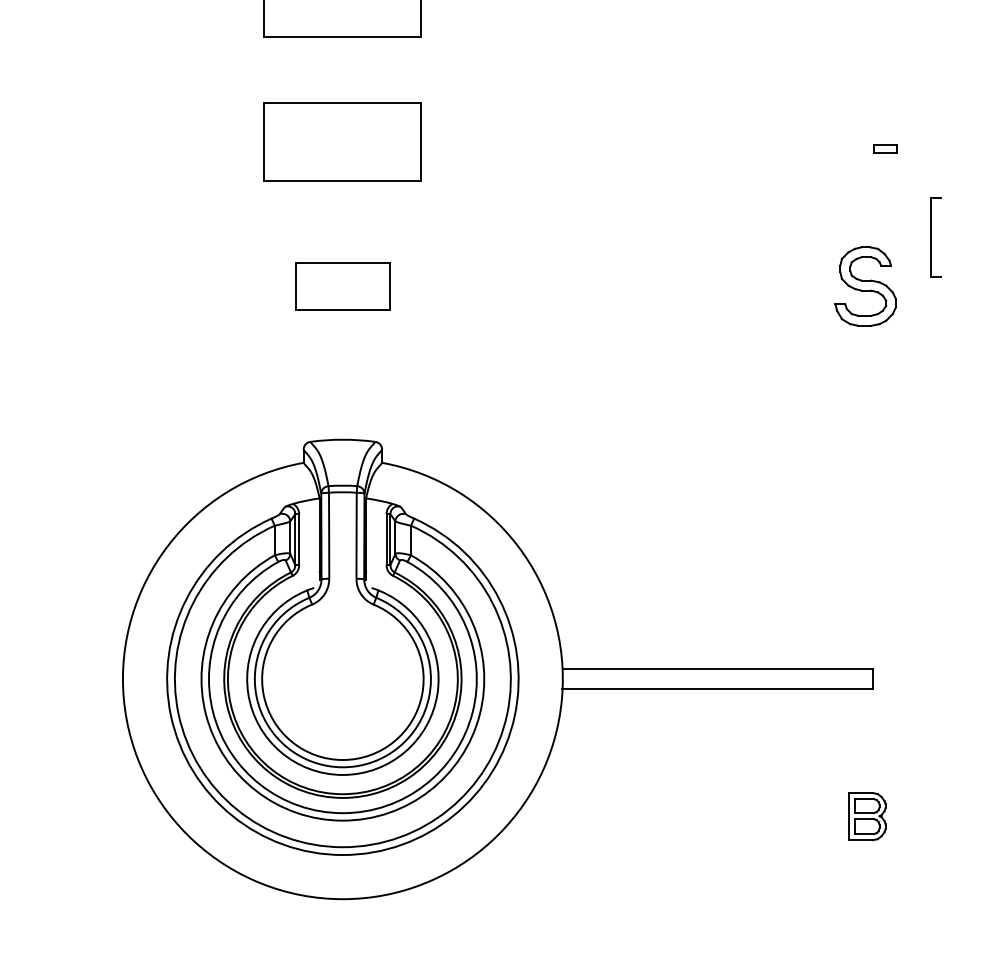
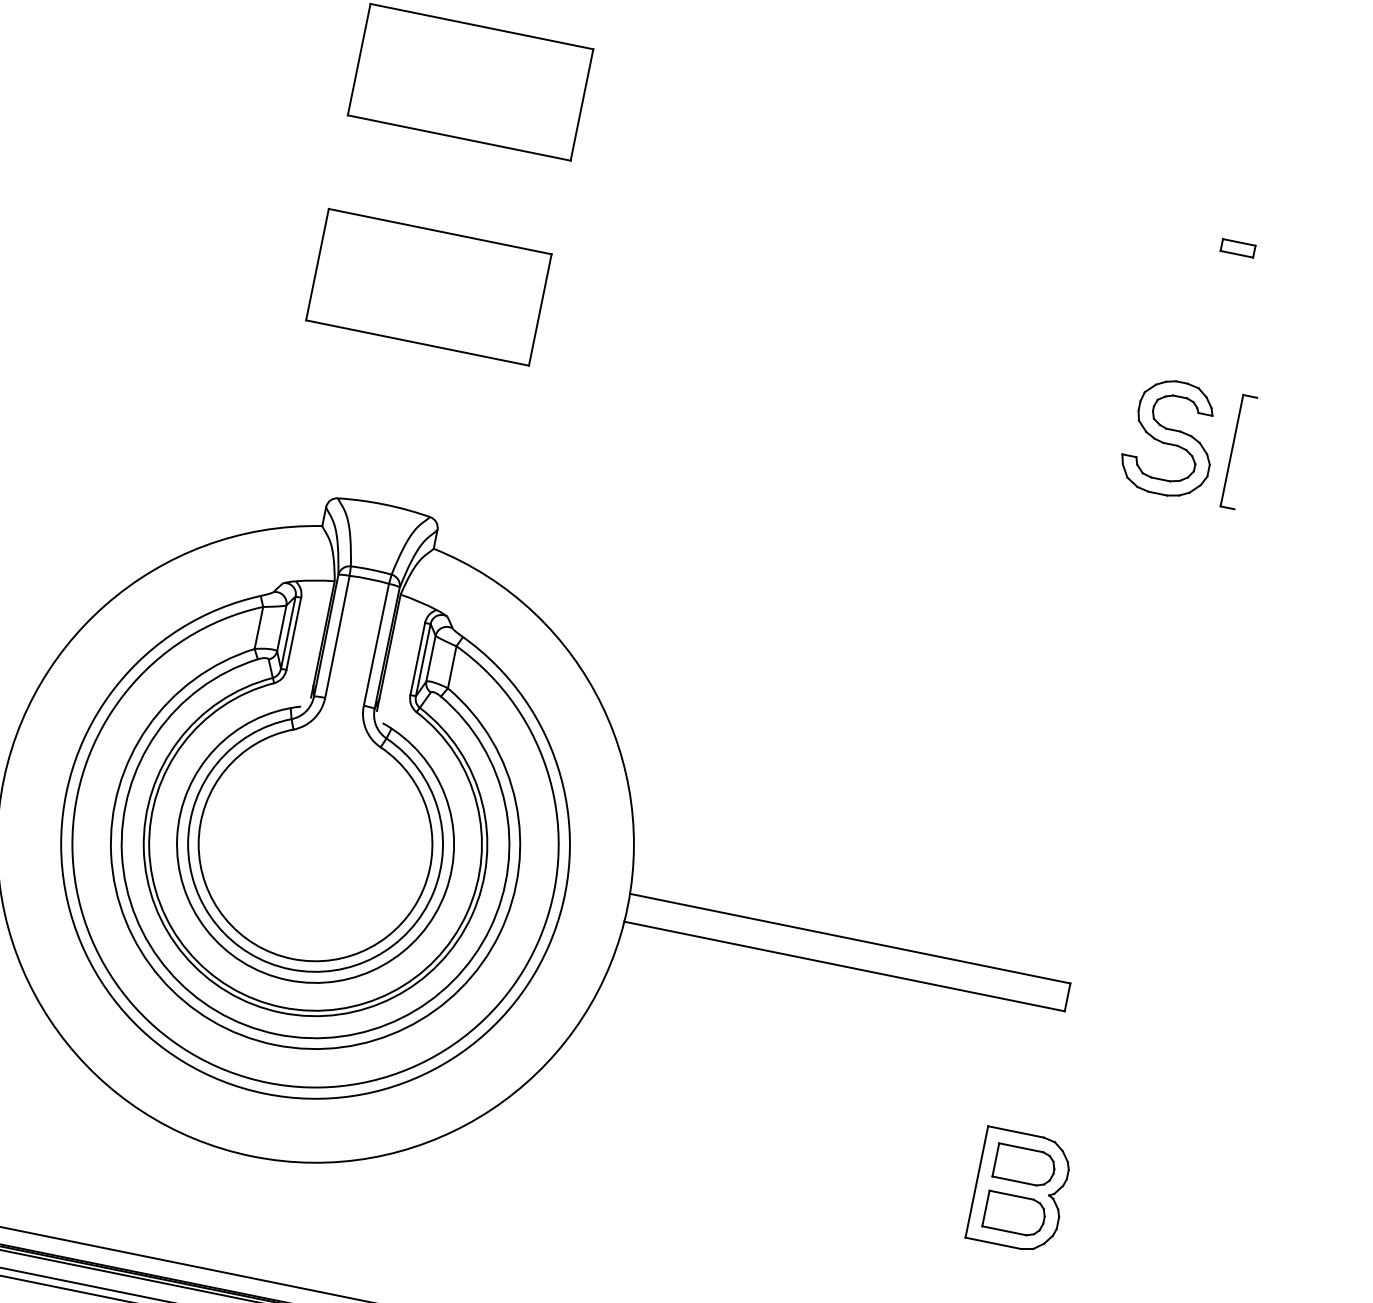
part: (935, 237) -> (1238, 451), moved
part: (342, 286) -> (428, 287), size x1.67
part: (867, 816) -> (1020, 1190), size x1.67

